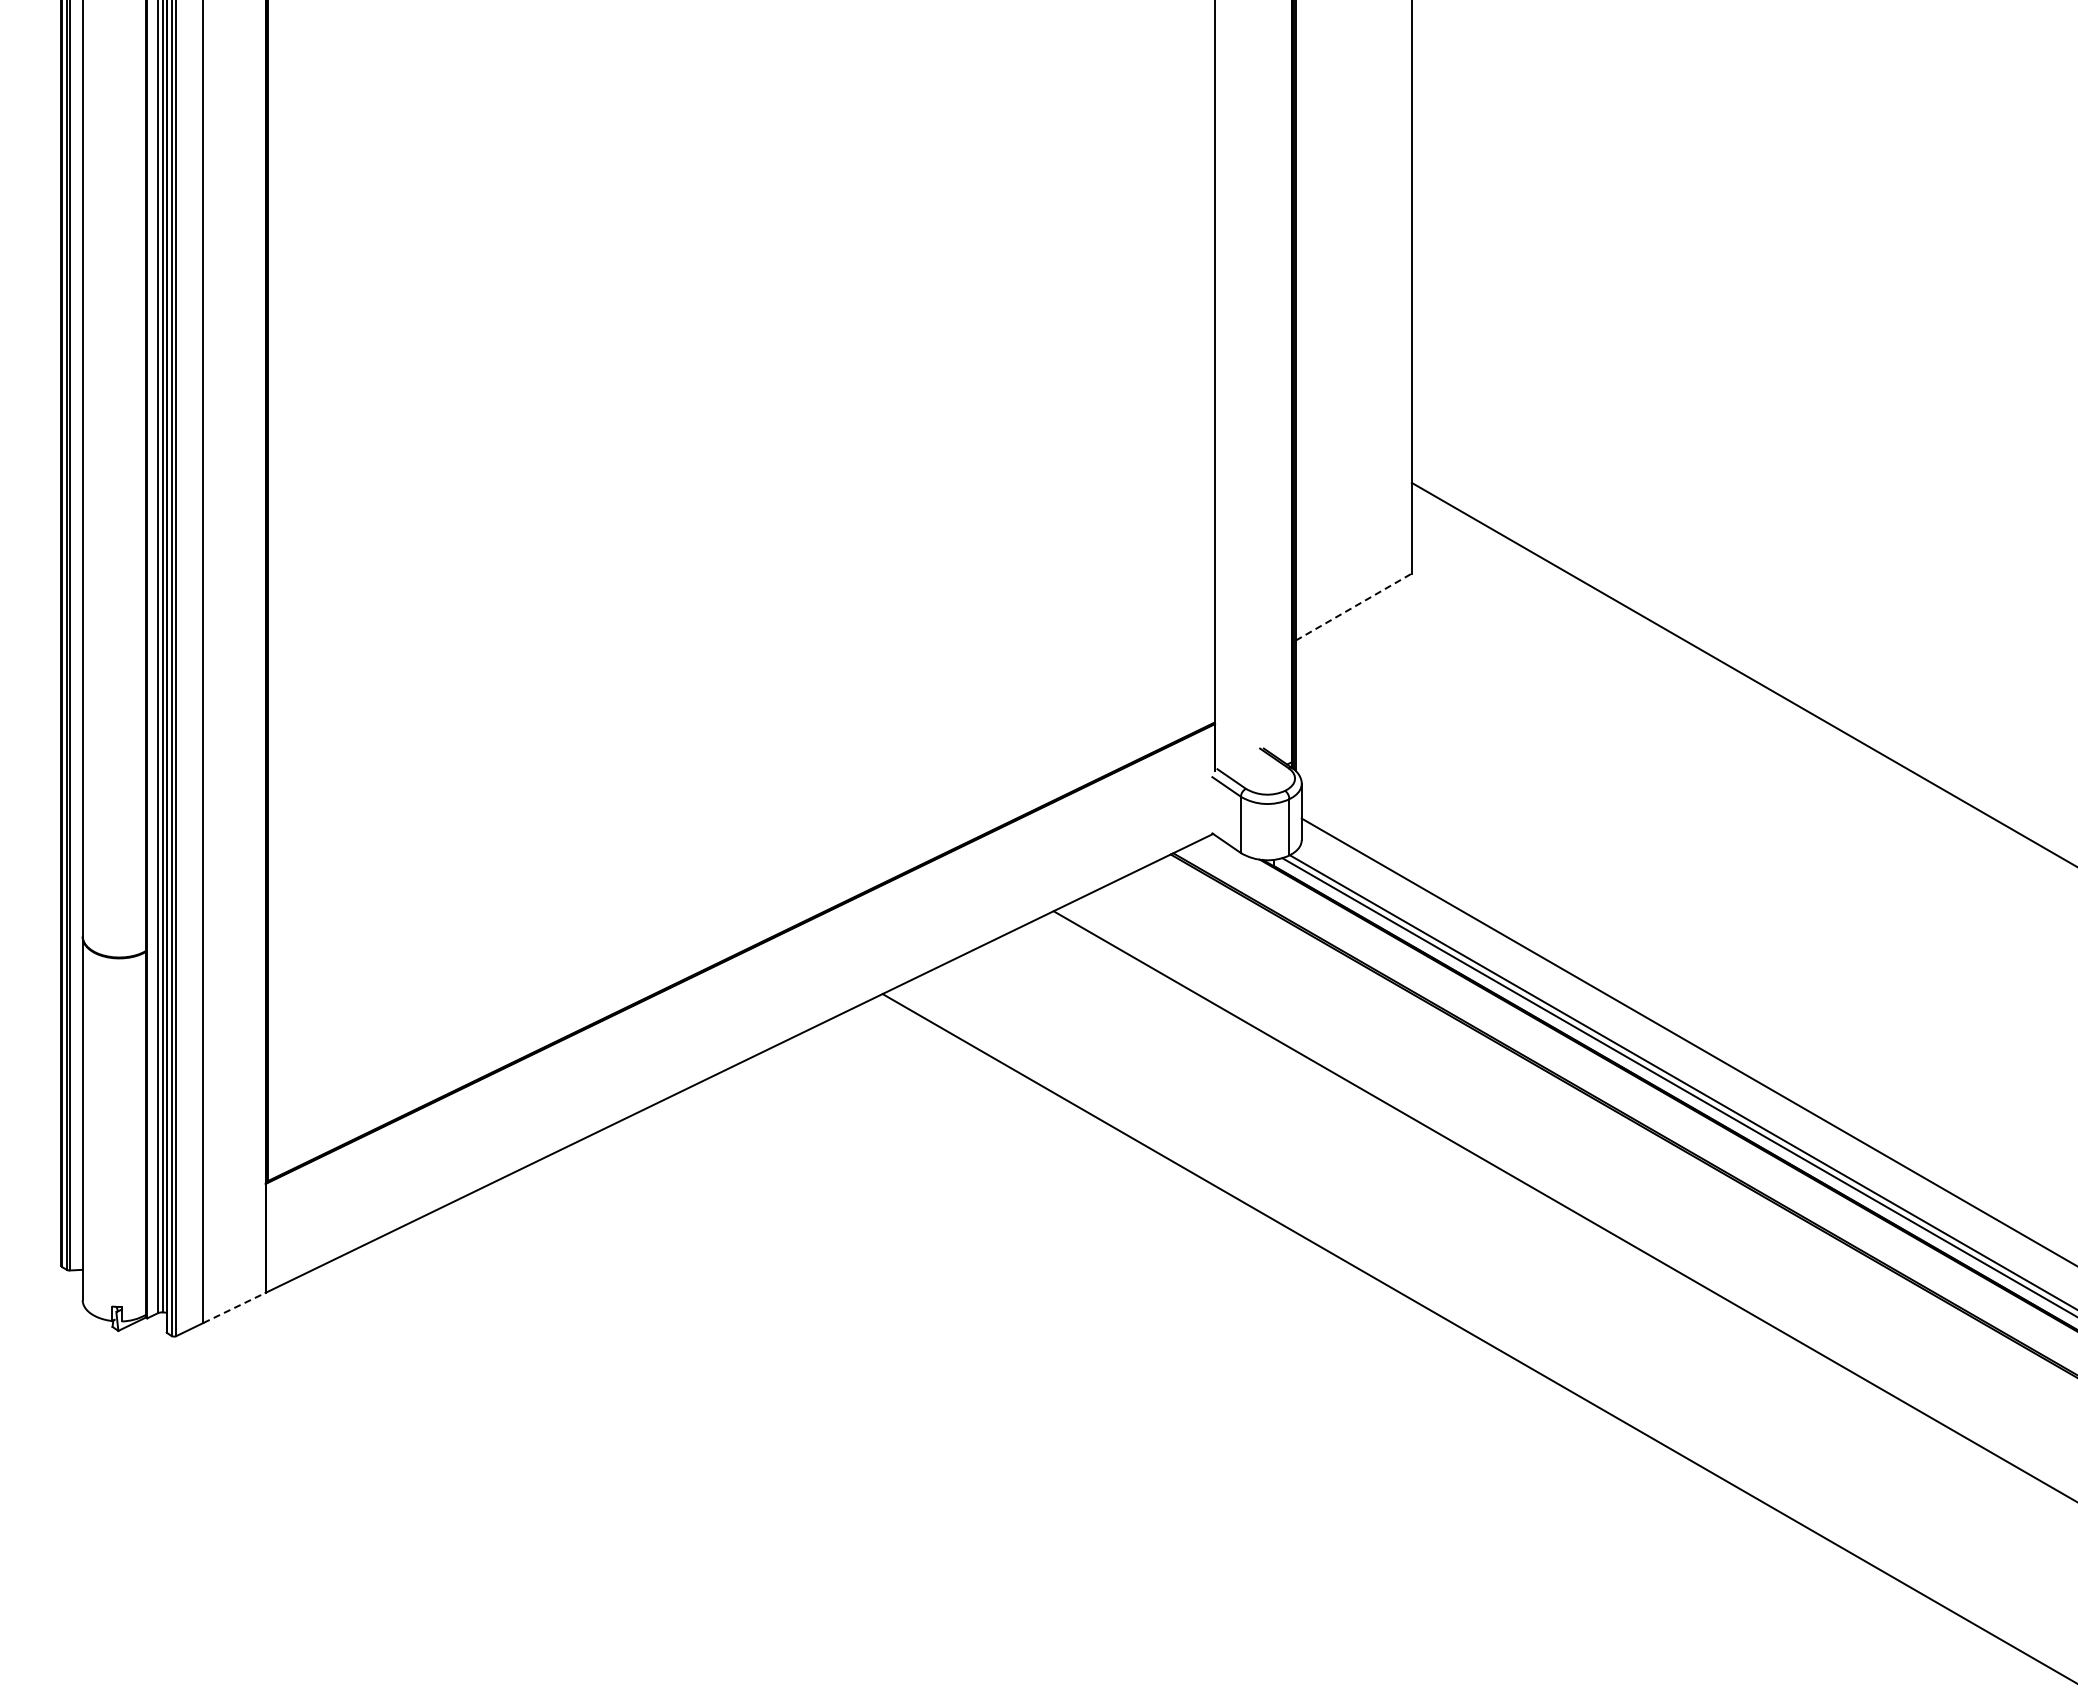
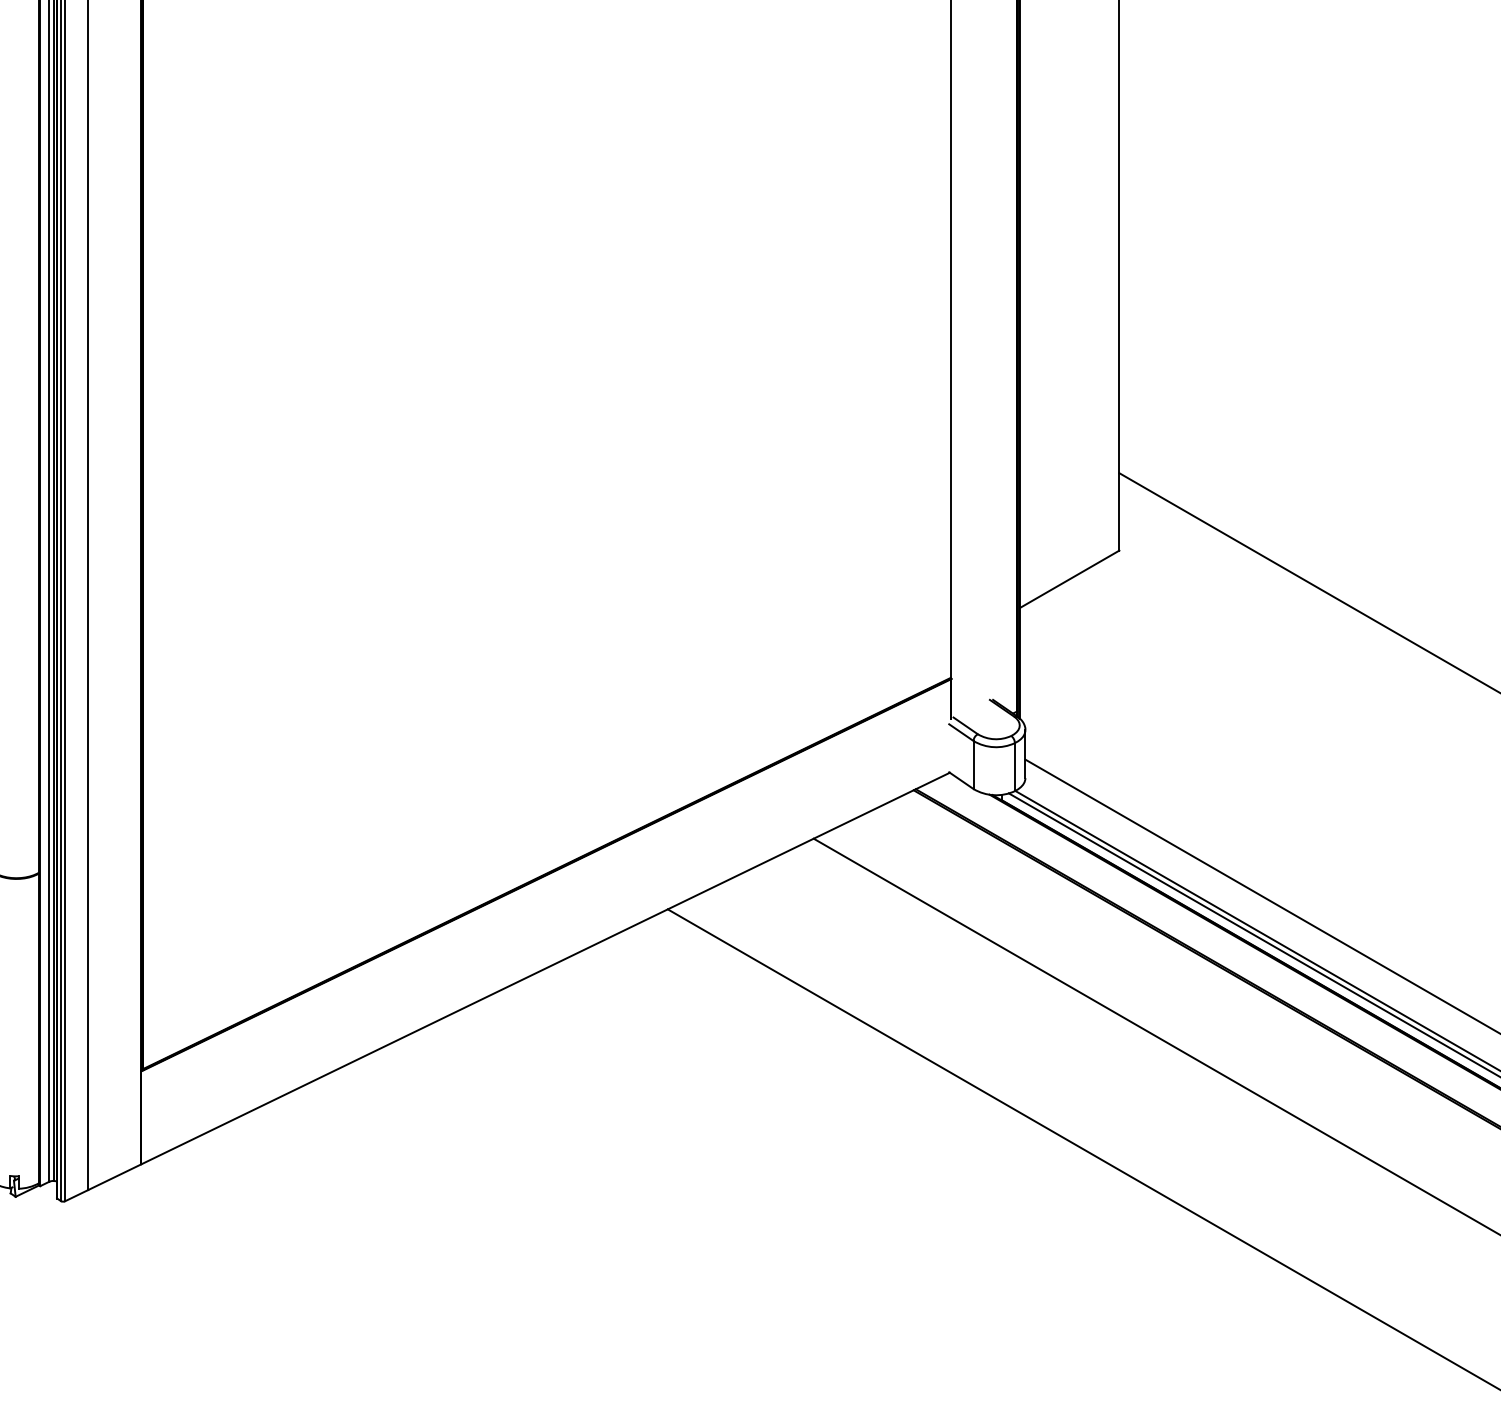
line: (1354, 606) -> (1070, 578), dashed -> solid
line: (234, 1307) -> (114, 1176), dashed -> solid

